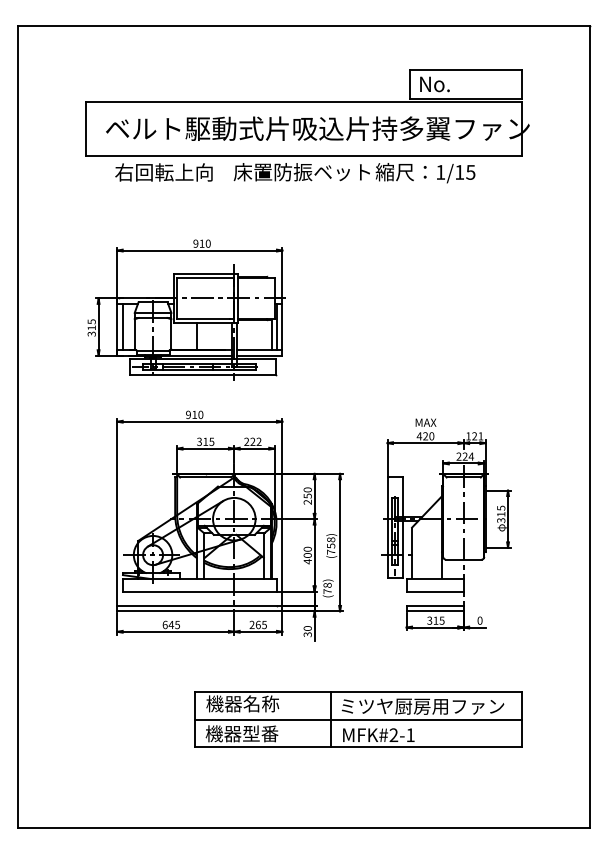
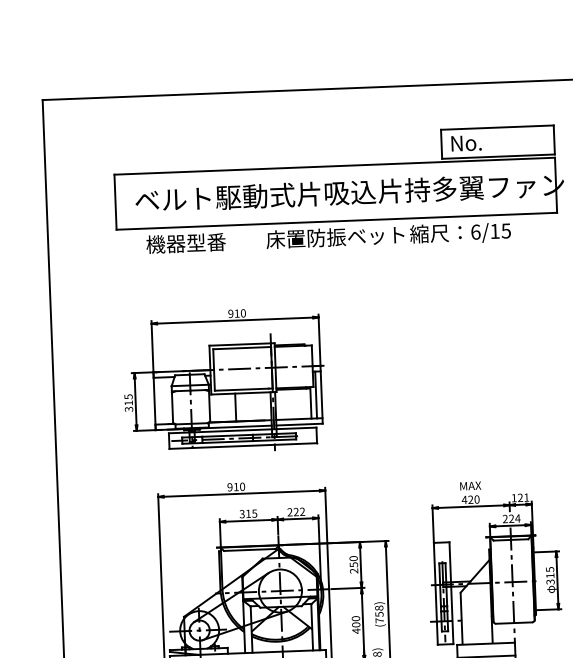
text: (440, 171) -> (475, 231), 1/15 -> 6/15
text: (163, 172) -> (195, 243), 右回転上向 -> 機器型番
line: (122, 326) -> (159, 400), removed

